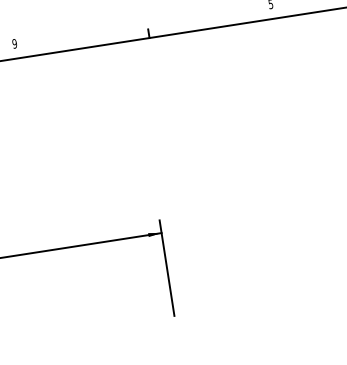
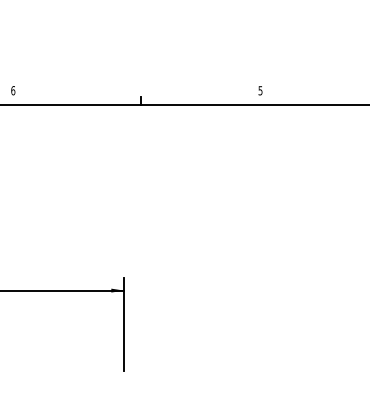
text: (15, 43) -> (13, 90), 9 -> 6

